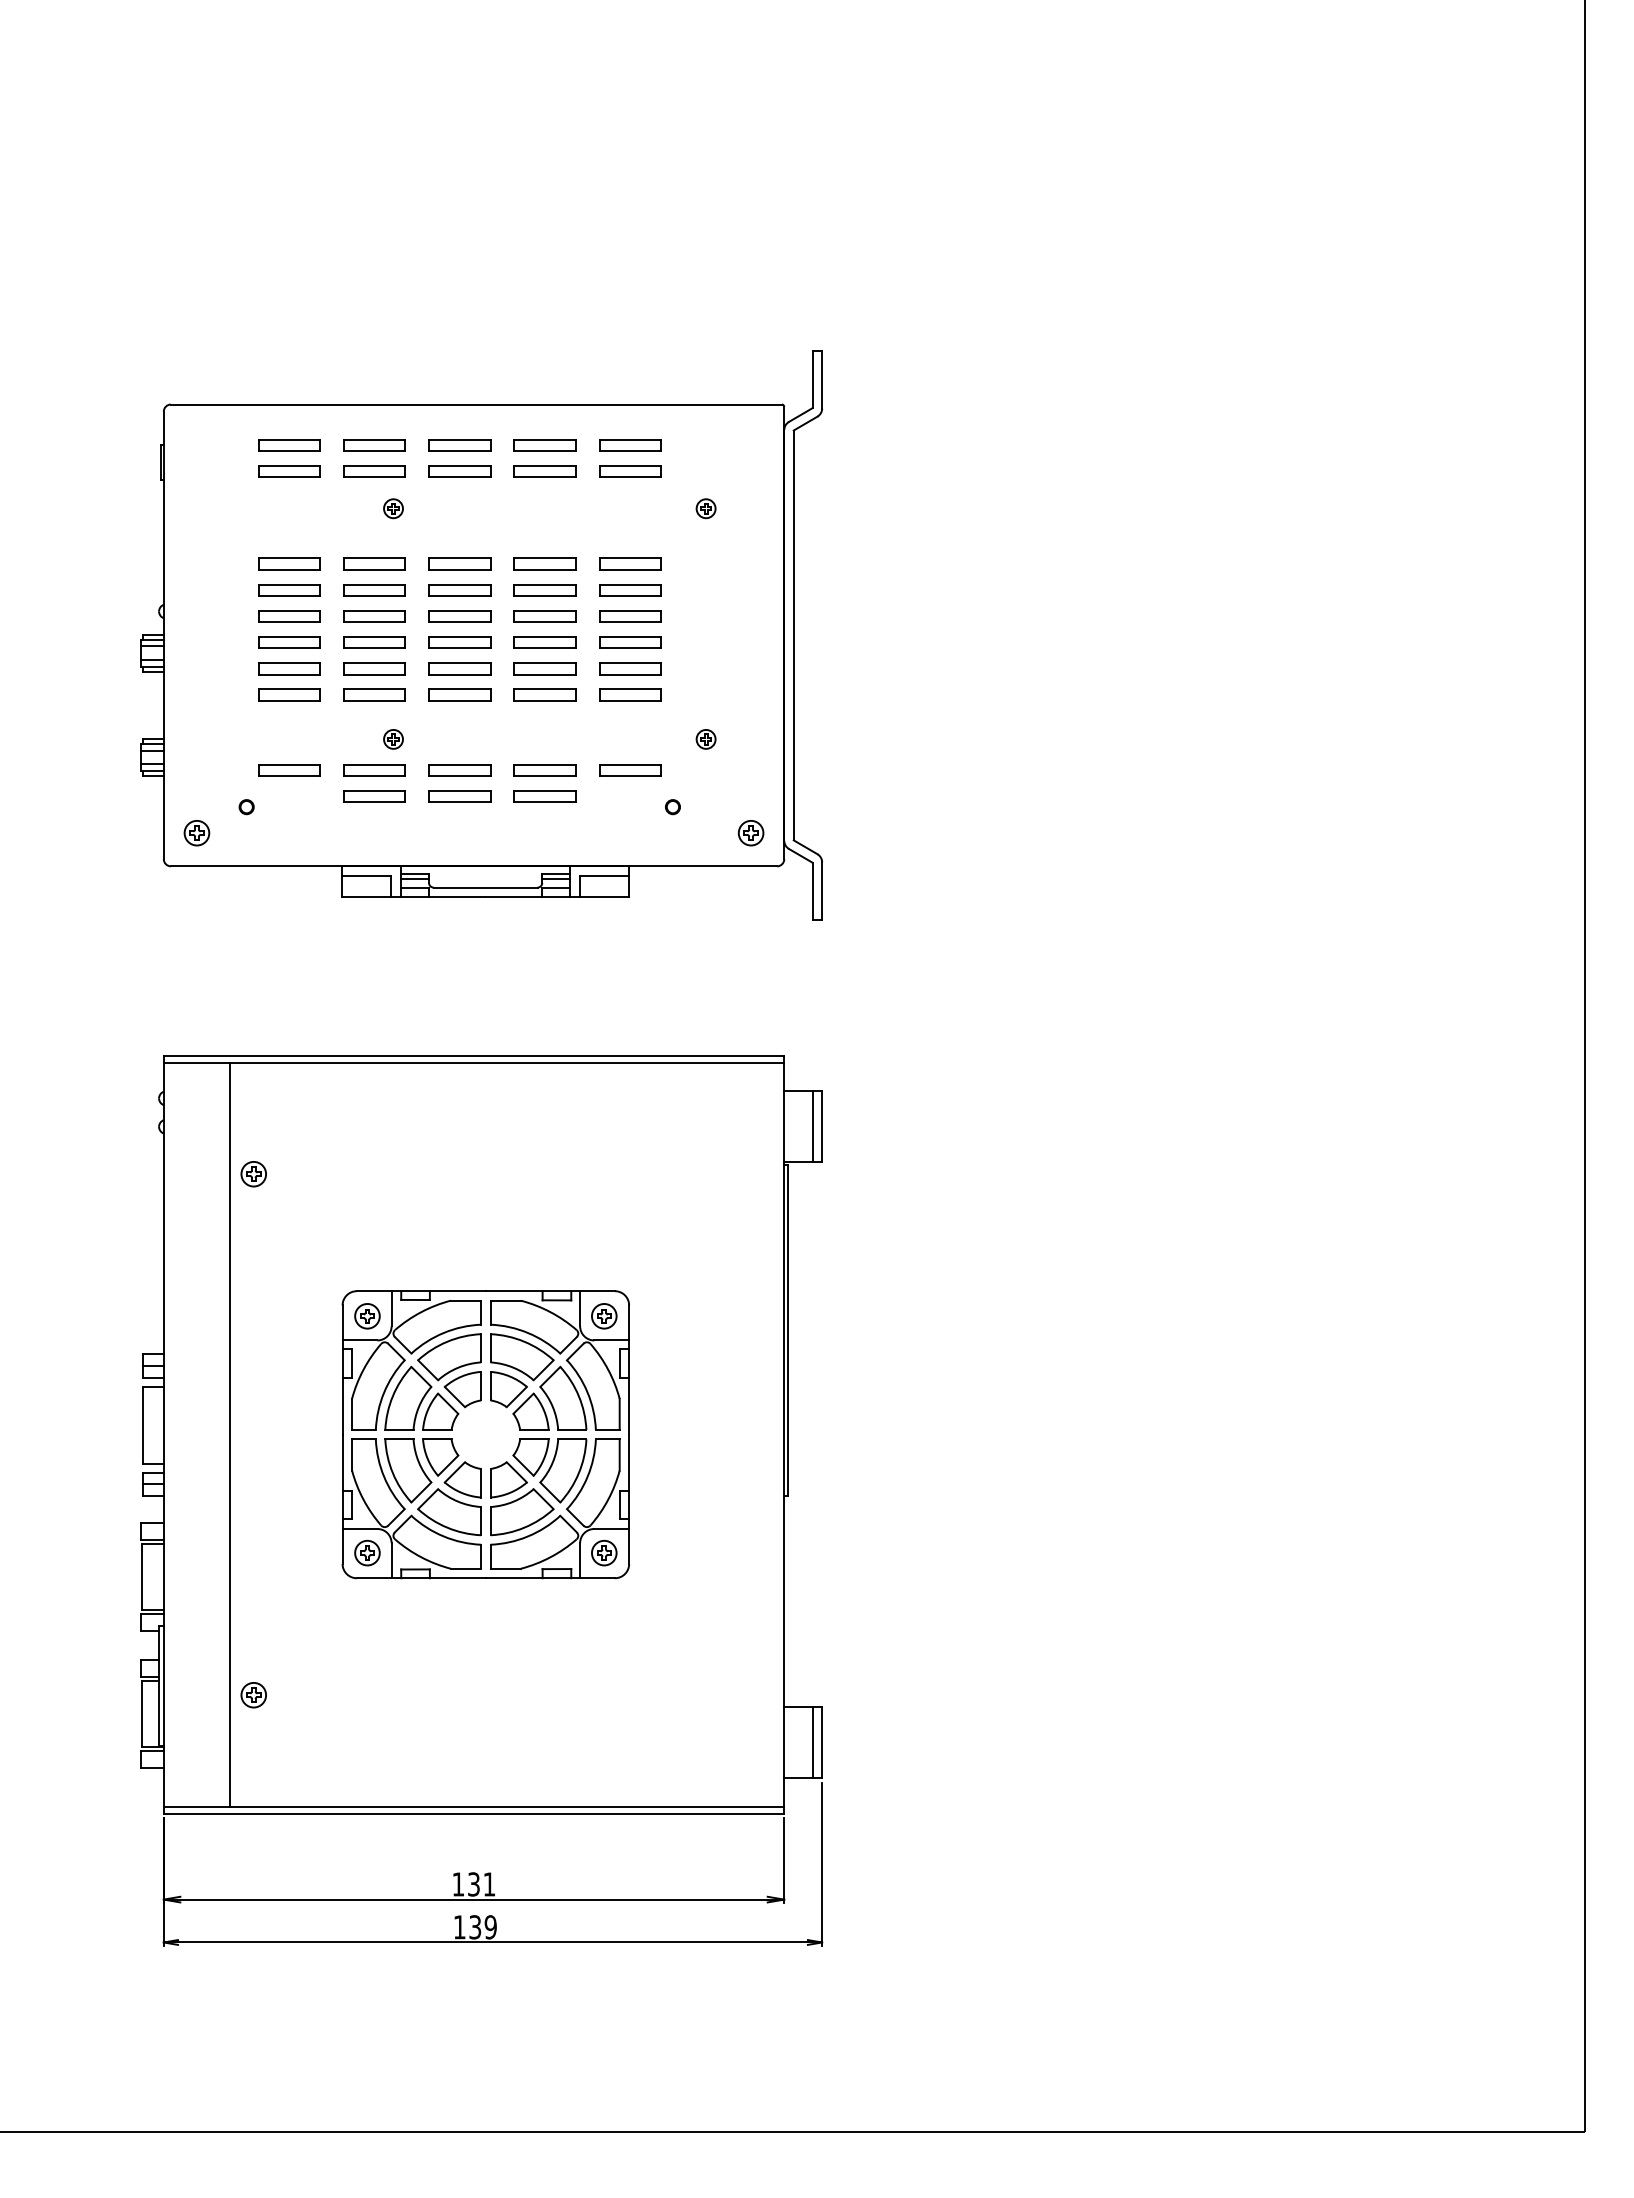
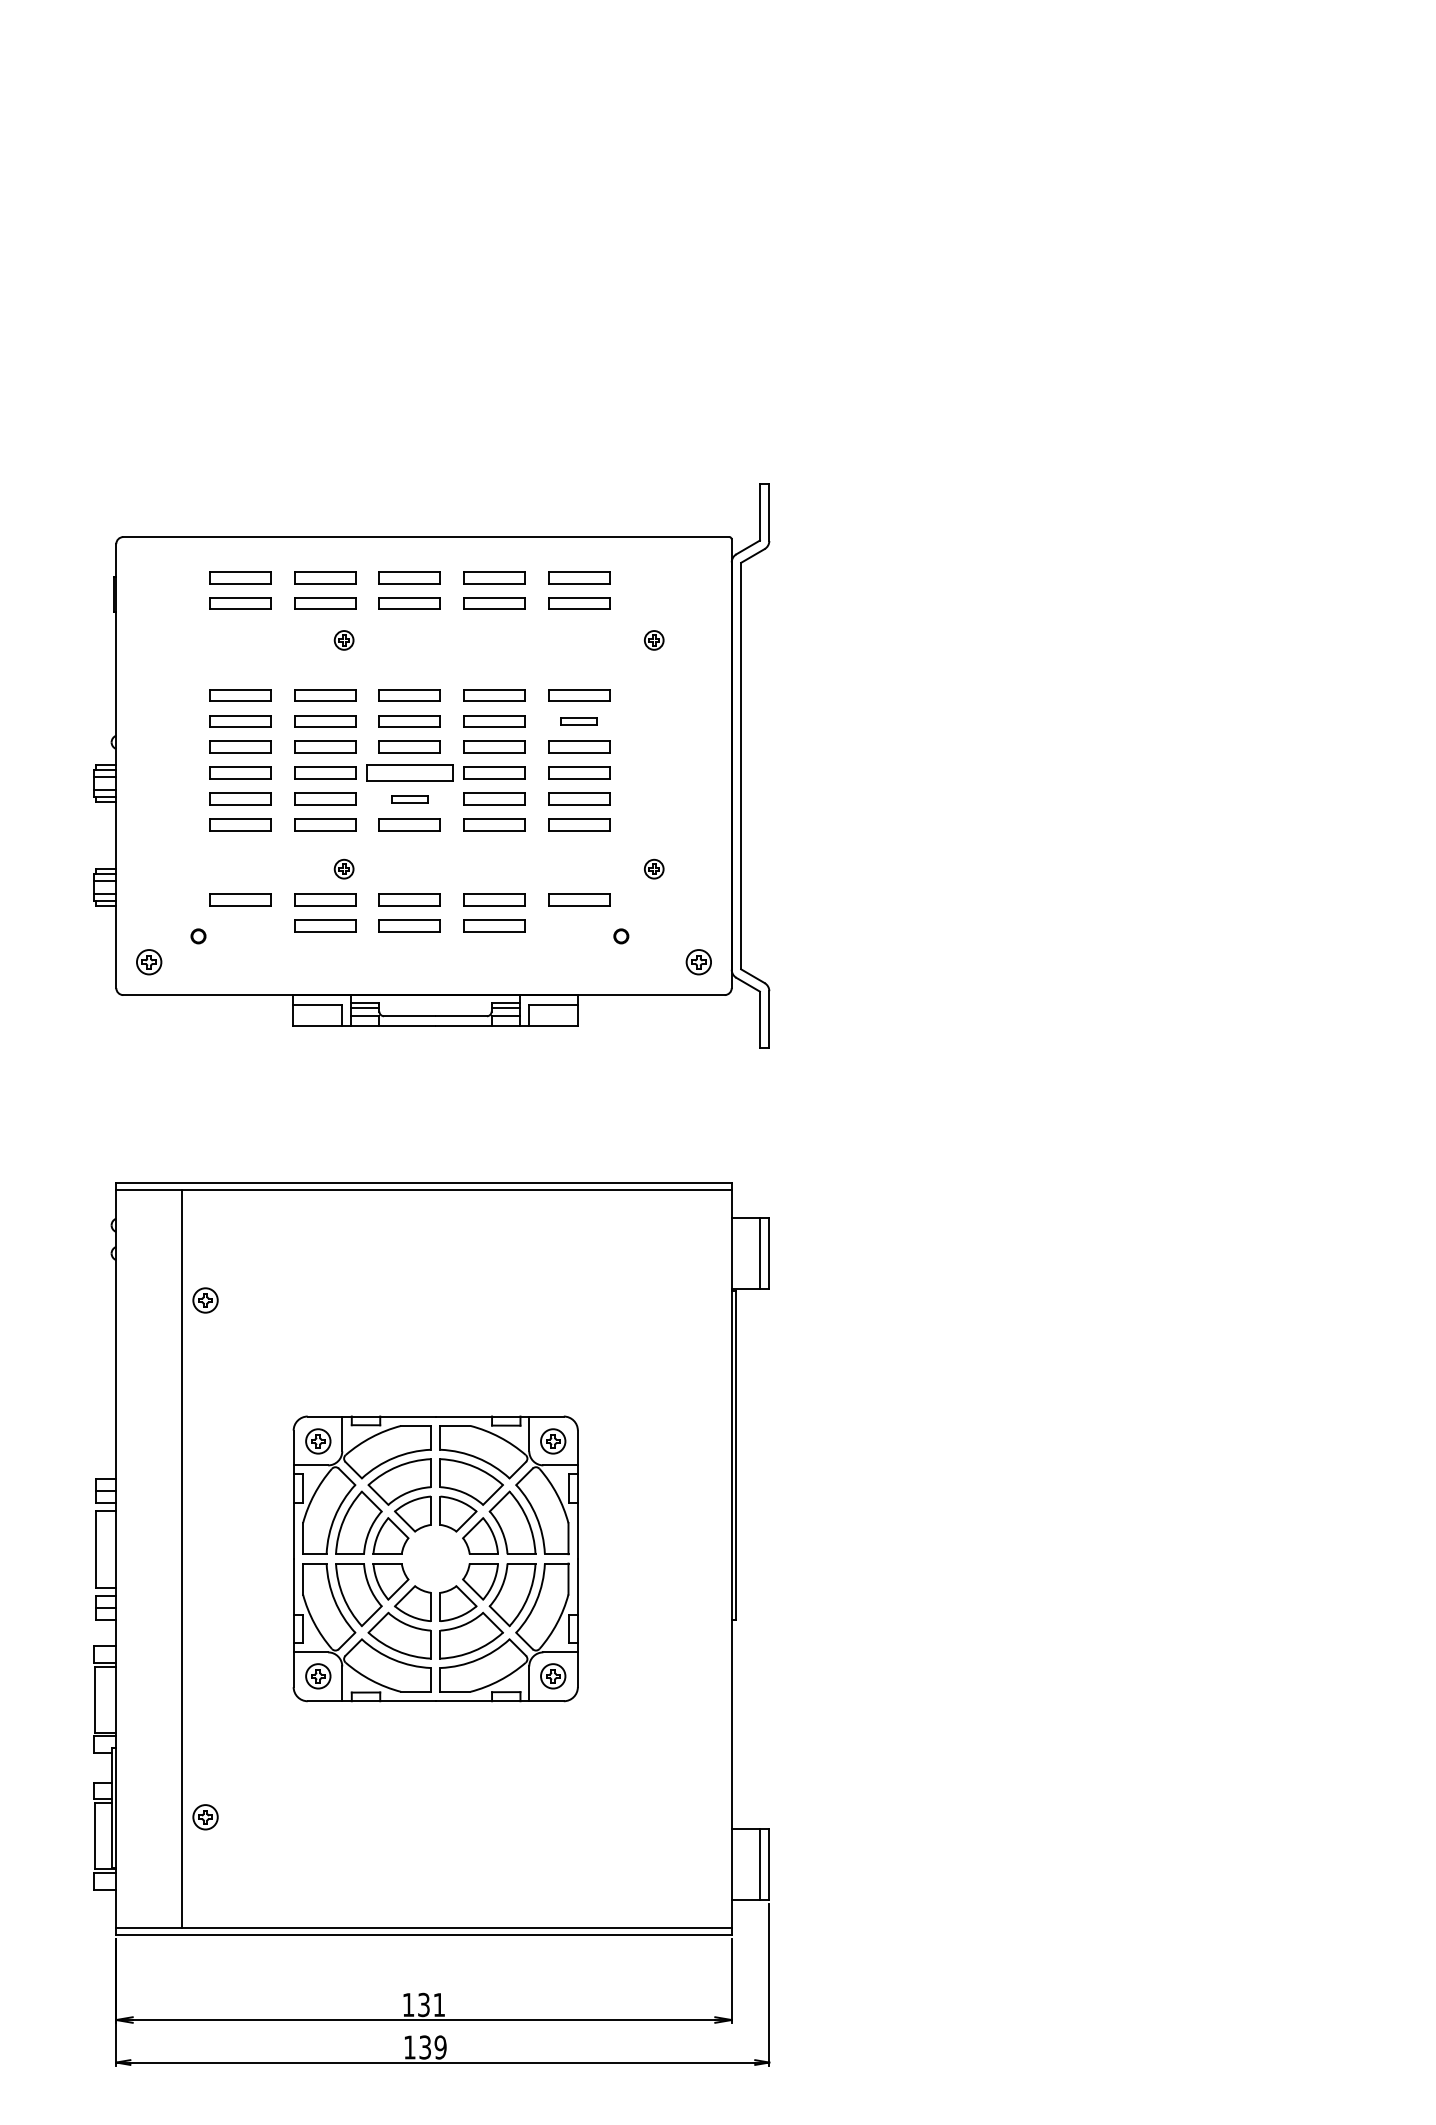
part: (630, 590) -> (579, 721), size x0.6
part: (459, 642) -> (409, 773), size x1.4
part: (459, 668) -> (409, 798), size x0.6

